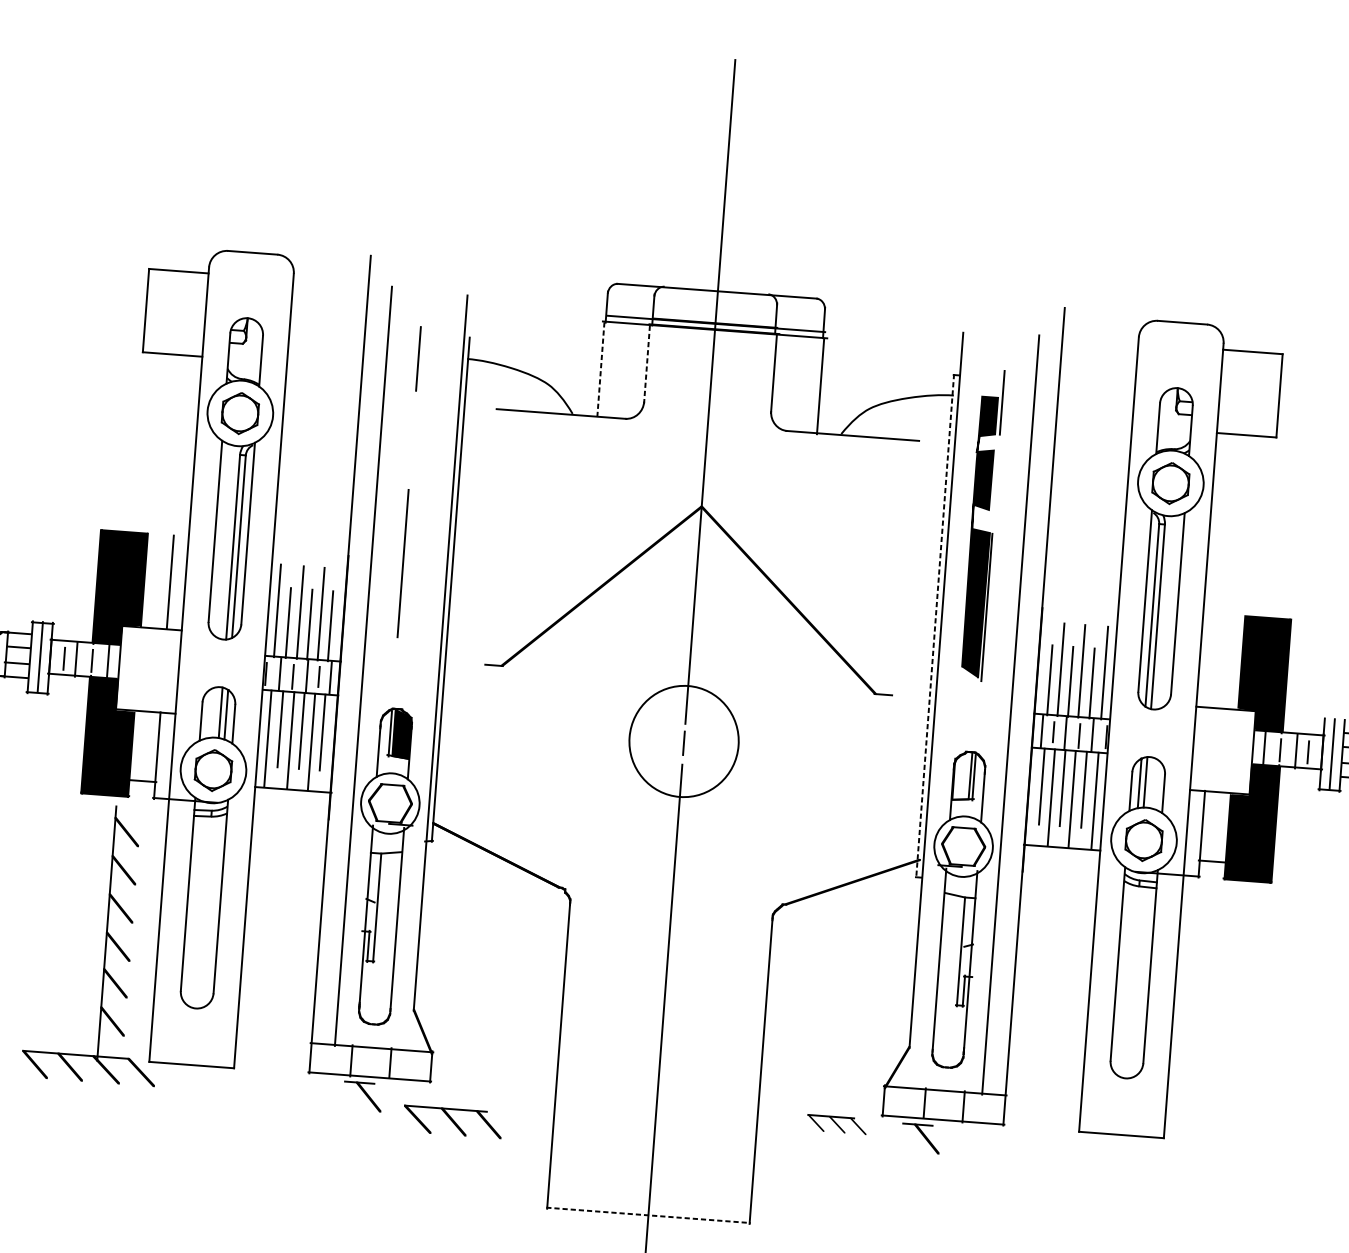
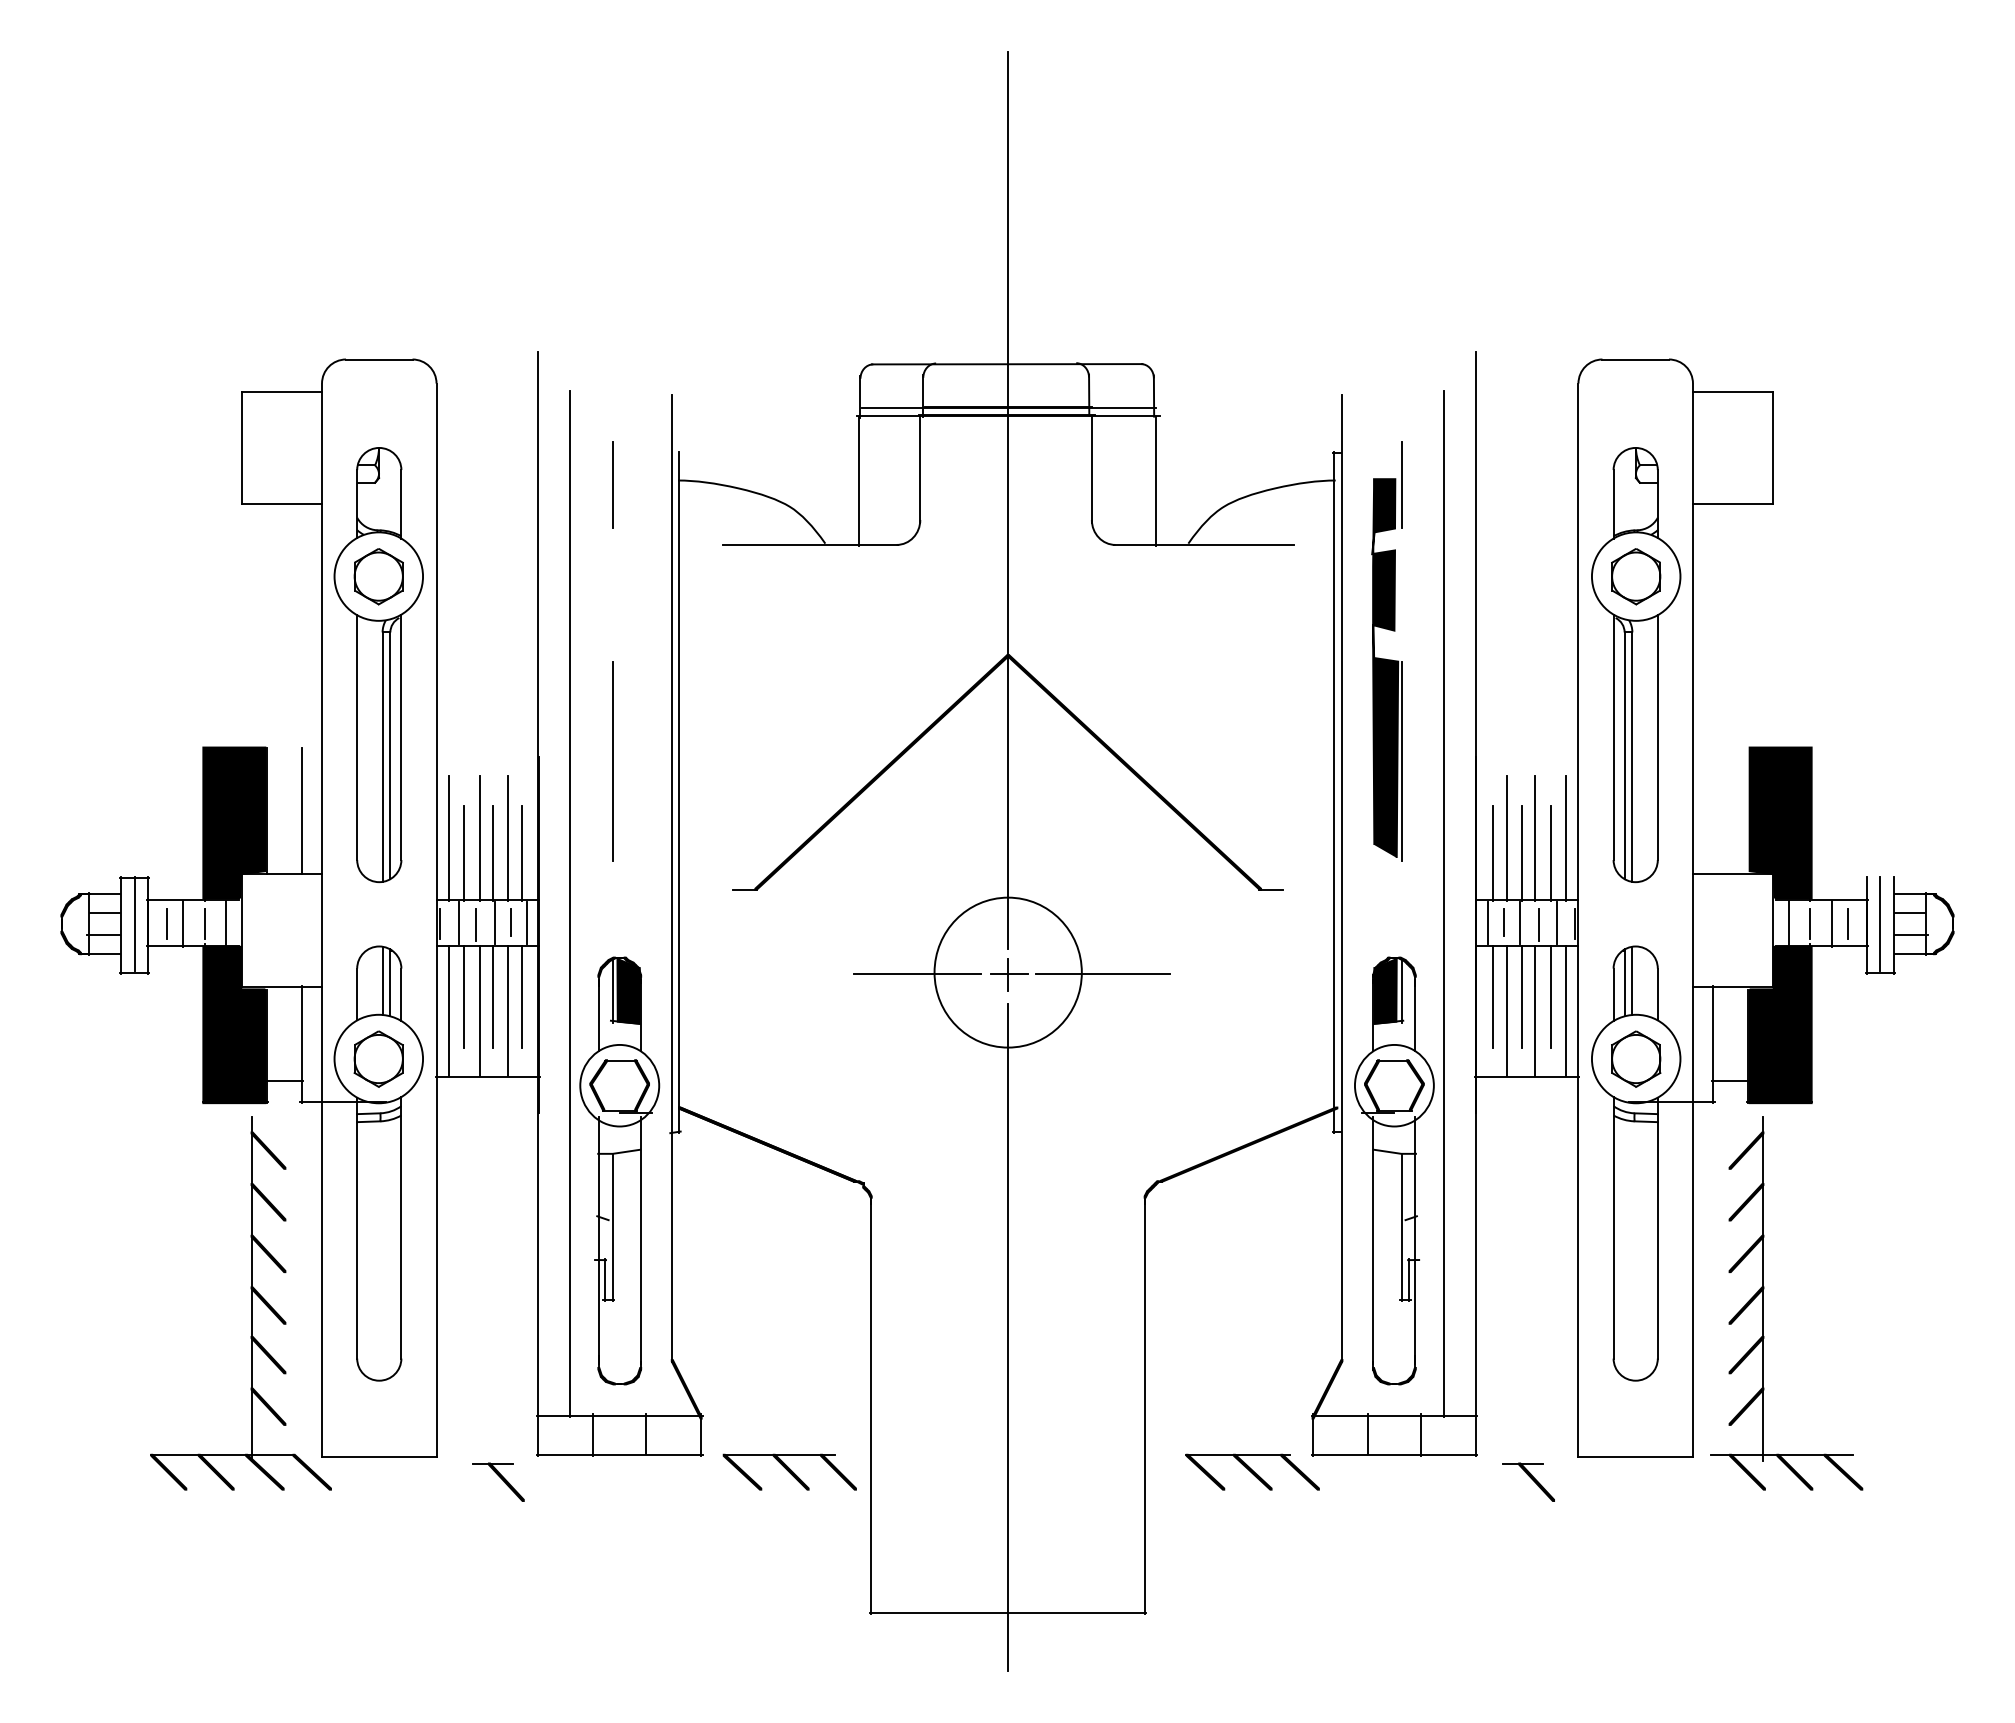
line: (647, 364) -> (920, 469), dashed -> solid
line: (600, 370) -> (858, 482), dashed -> solid
line: (934, 626) -> (1333, 792), dashed -> solid
line: (616, 737) -> (917, 973), added
line: (685, 742) -> (1009, 973), added
line: (753, 747) -> (1102, 973), added
fill: (962, 775) -> (1385, 990), added
part: (1224, 1028) -> (1763, 1303), added
part: (362, 1096) -> (498, 1481), moved
part: (452, 1121) -> (789, 1471), moved
part: (837, 1124) -> (1252, 1471), size x1.67
part: (920, 1138) -> (1528, 1481), moved
line: (648, 1215) -> (1008, 1612), dashed -> solid

